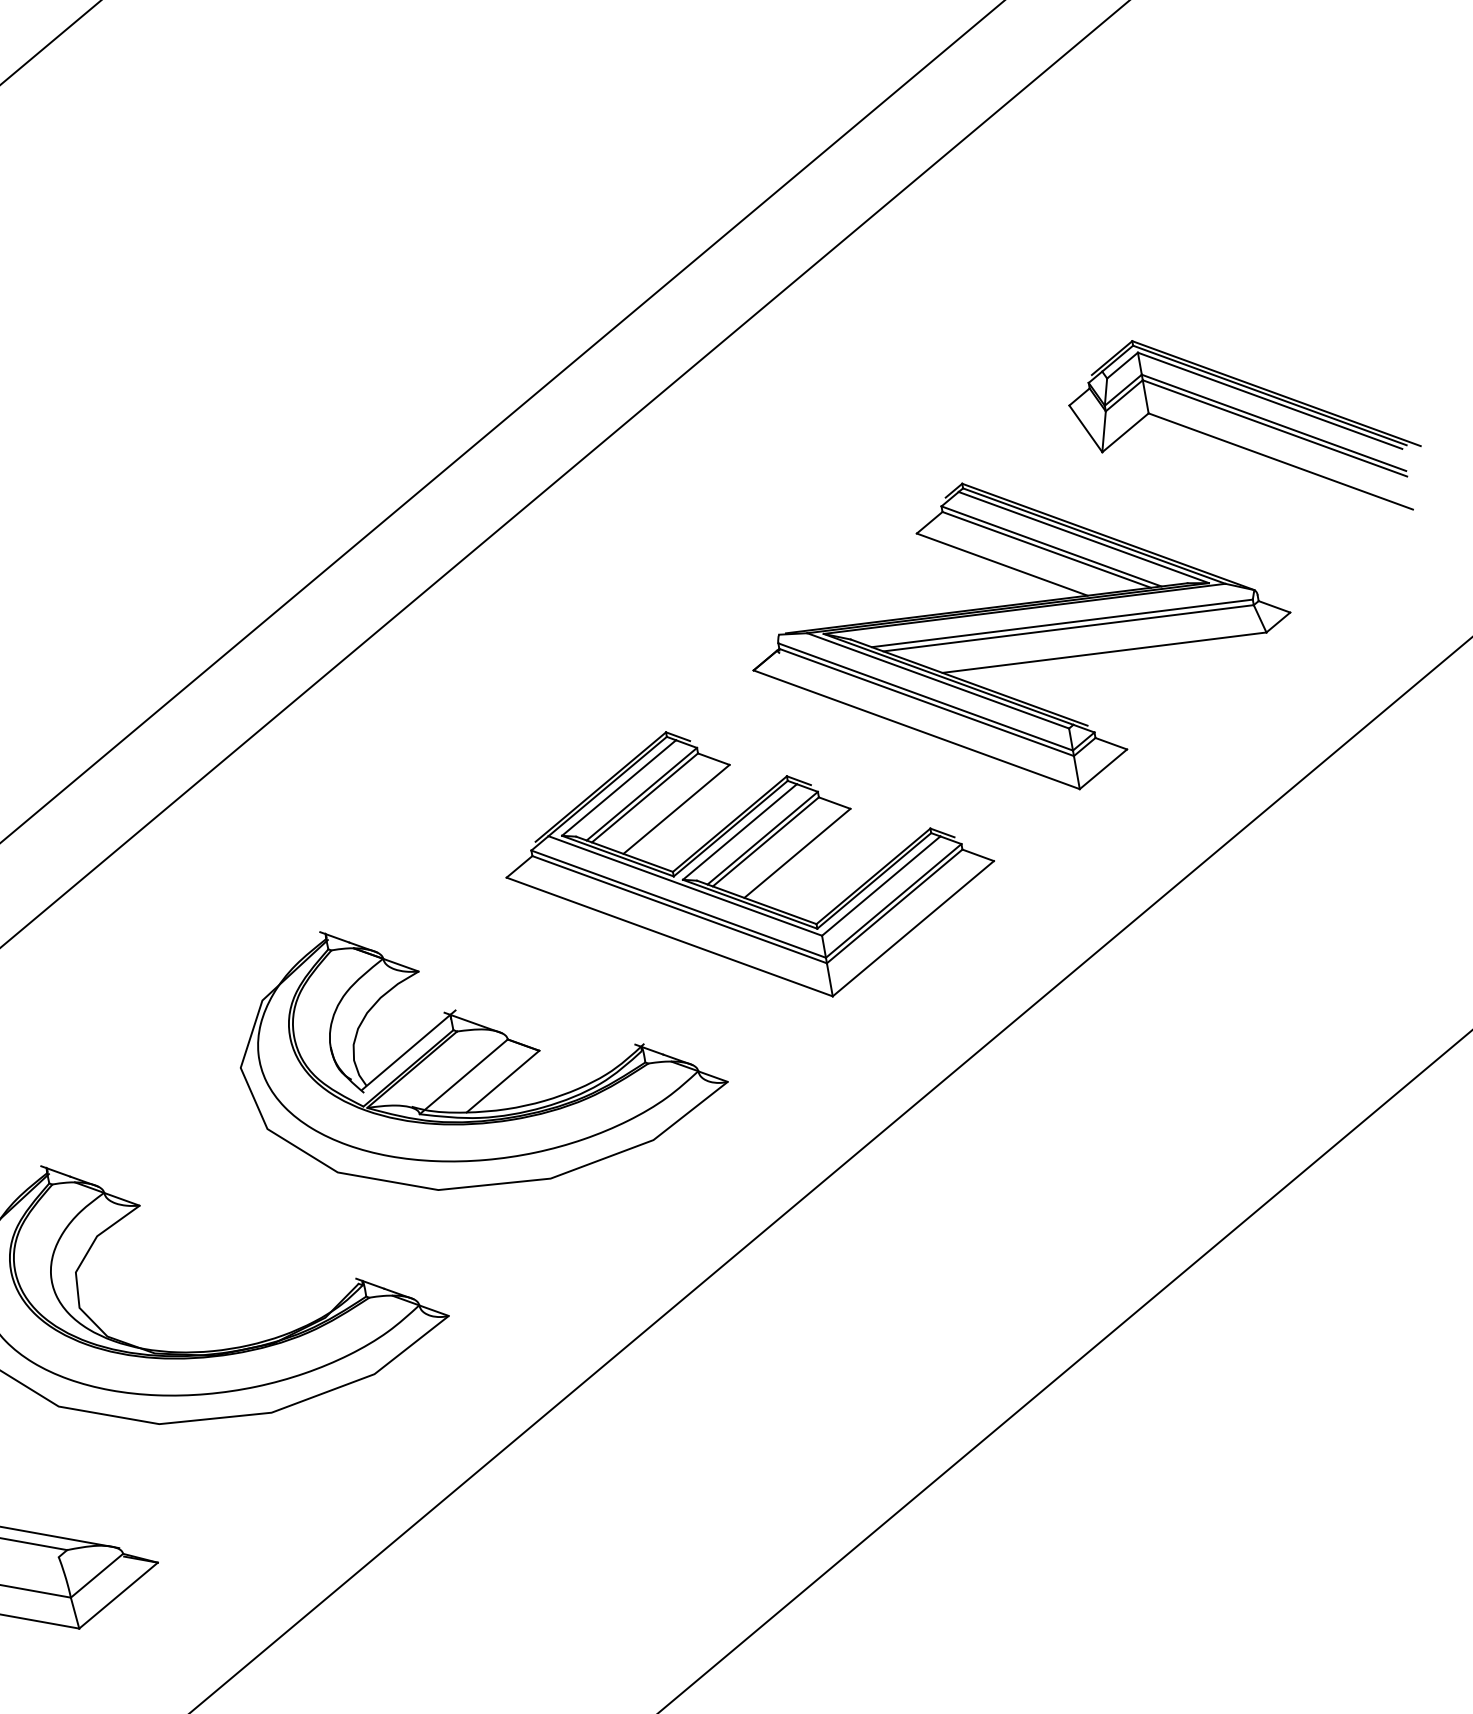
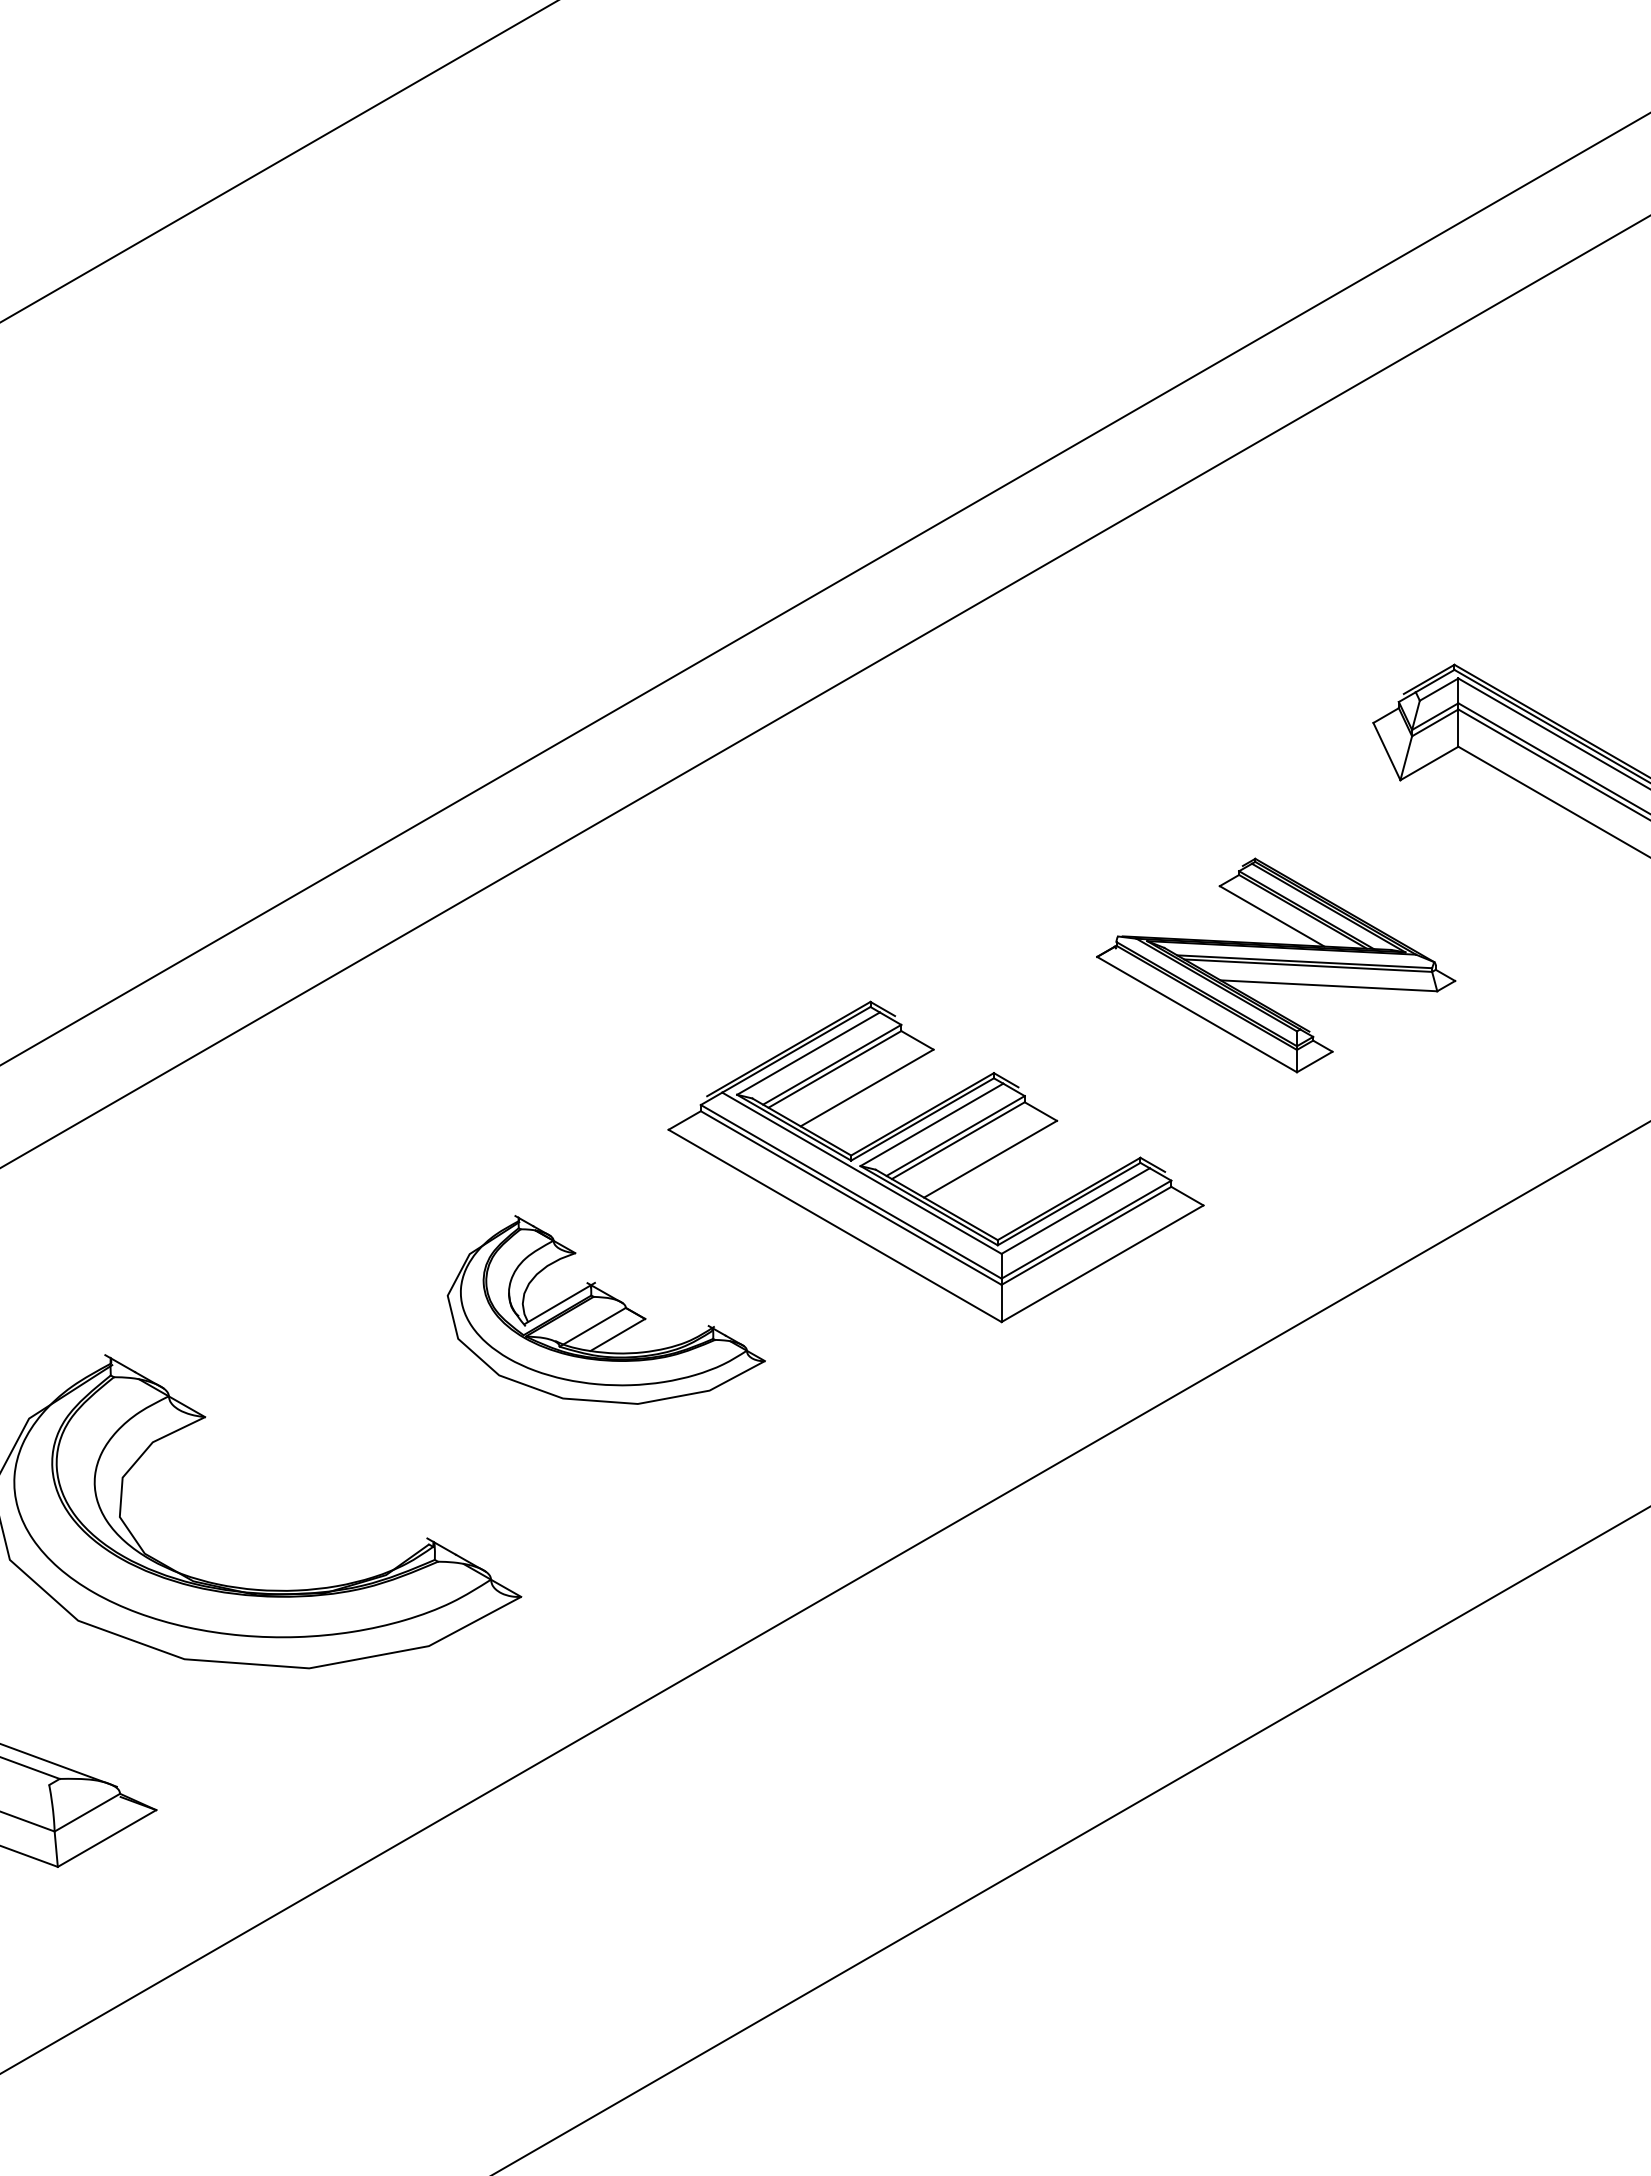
part: (1020, 636) -> (1275, 965), size x0.6
part: (479, 1047) -> (606, 1309), size x0.6

